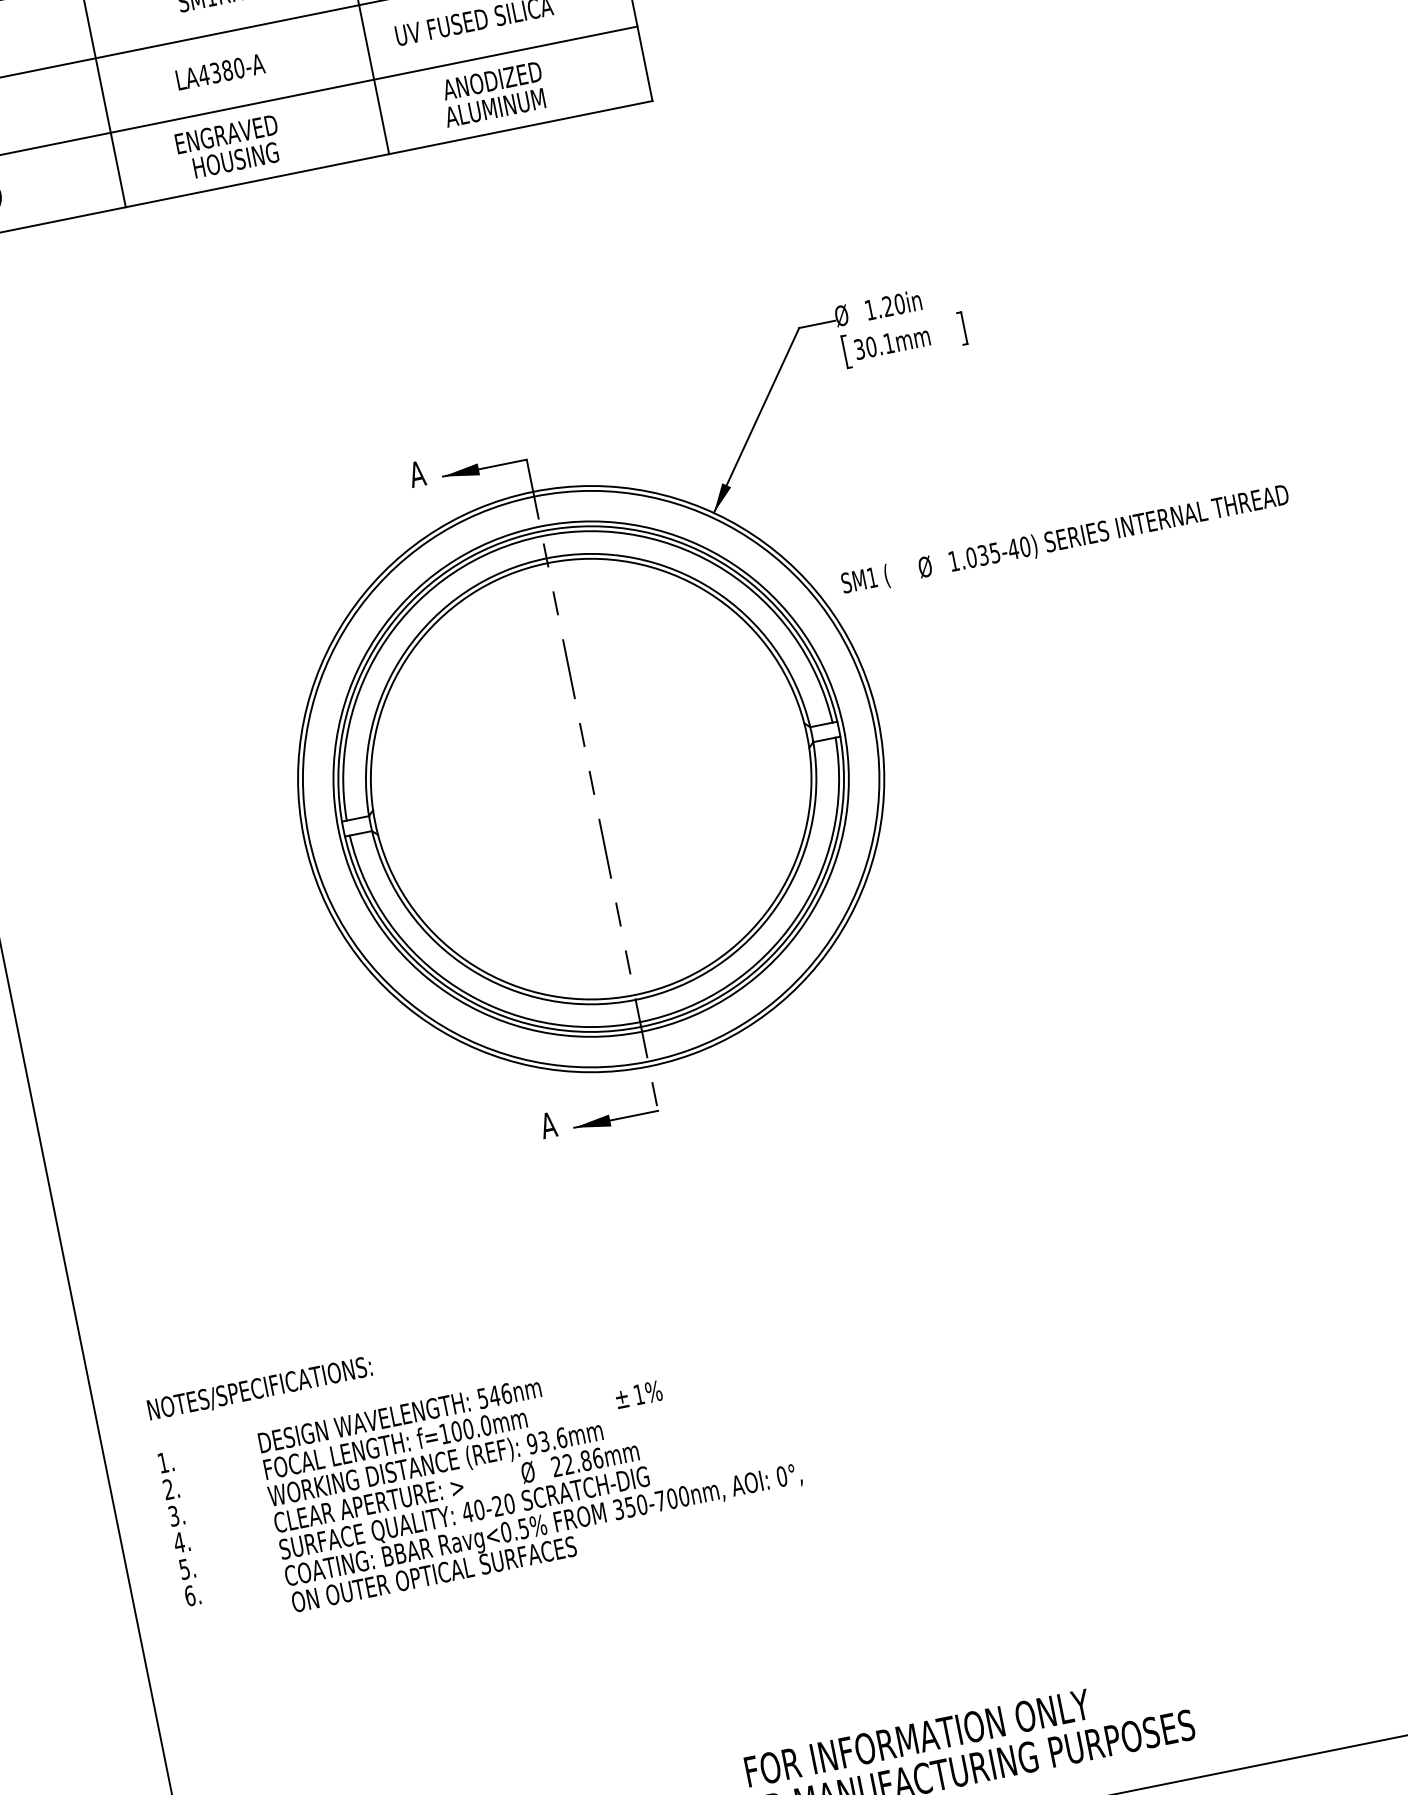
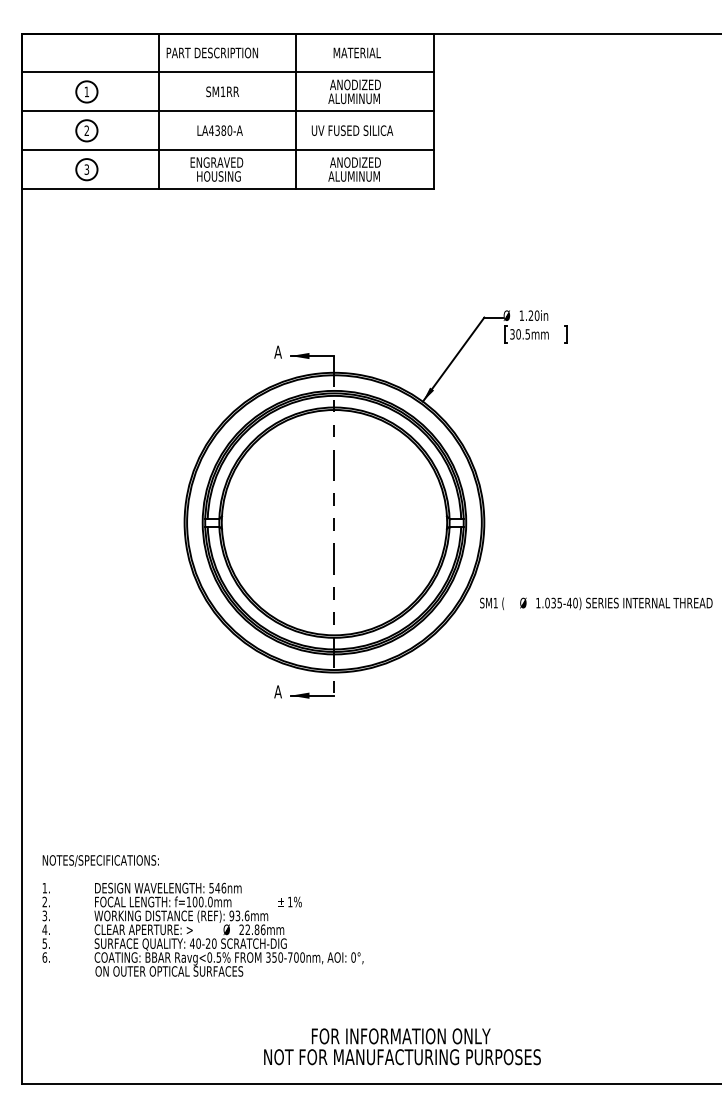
text: (888, 343) -> (527, 334), 30.1mm -> 30.5mm
text: (1065, 539) -> (596, 603), moved
text: (476, 1454) -> (202, 915), moved

